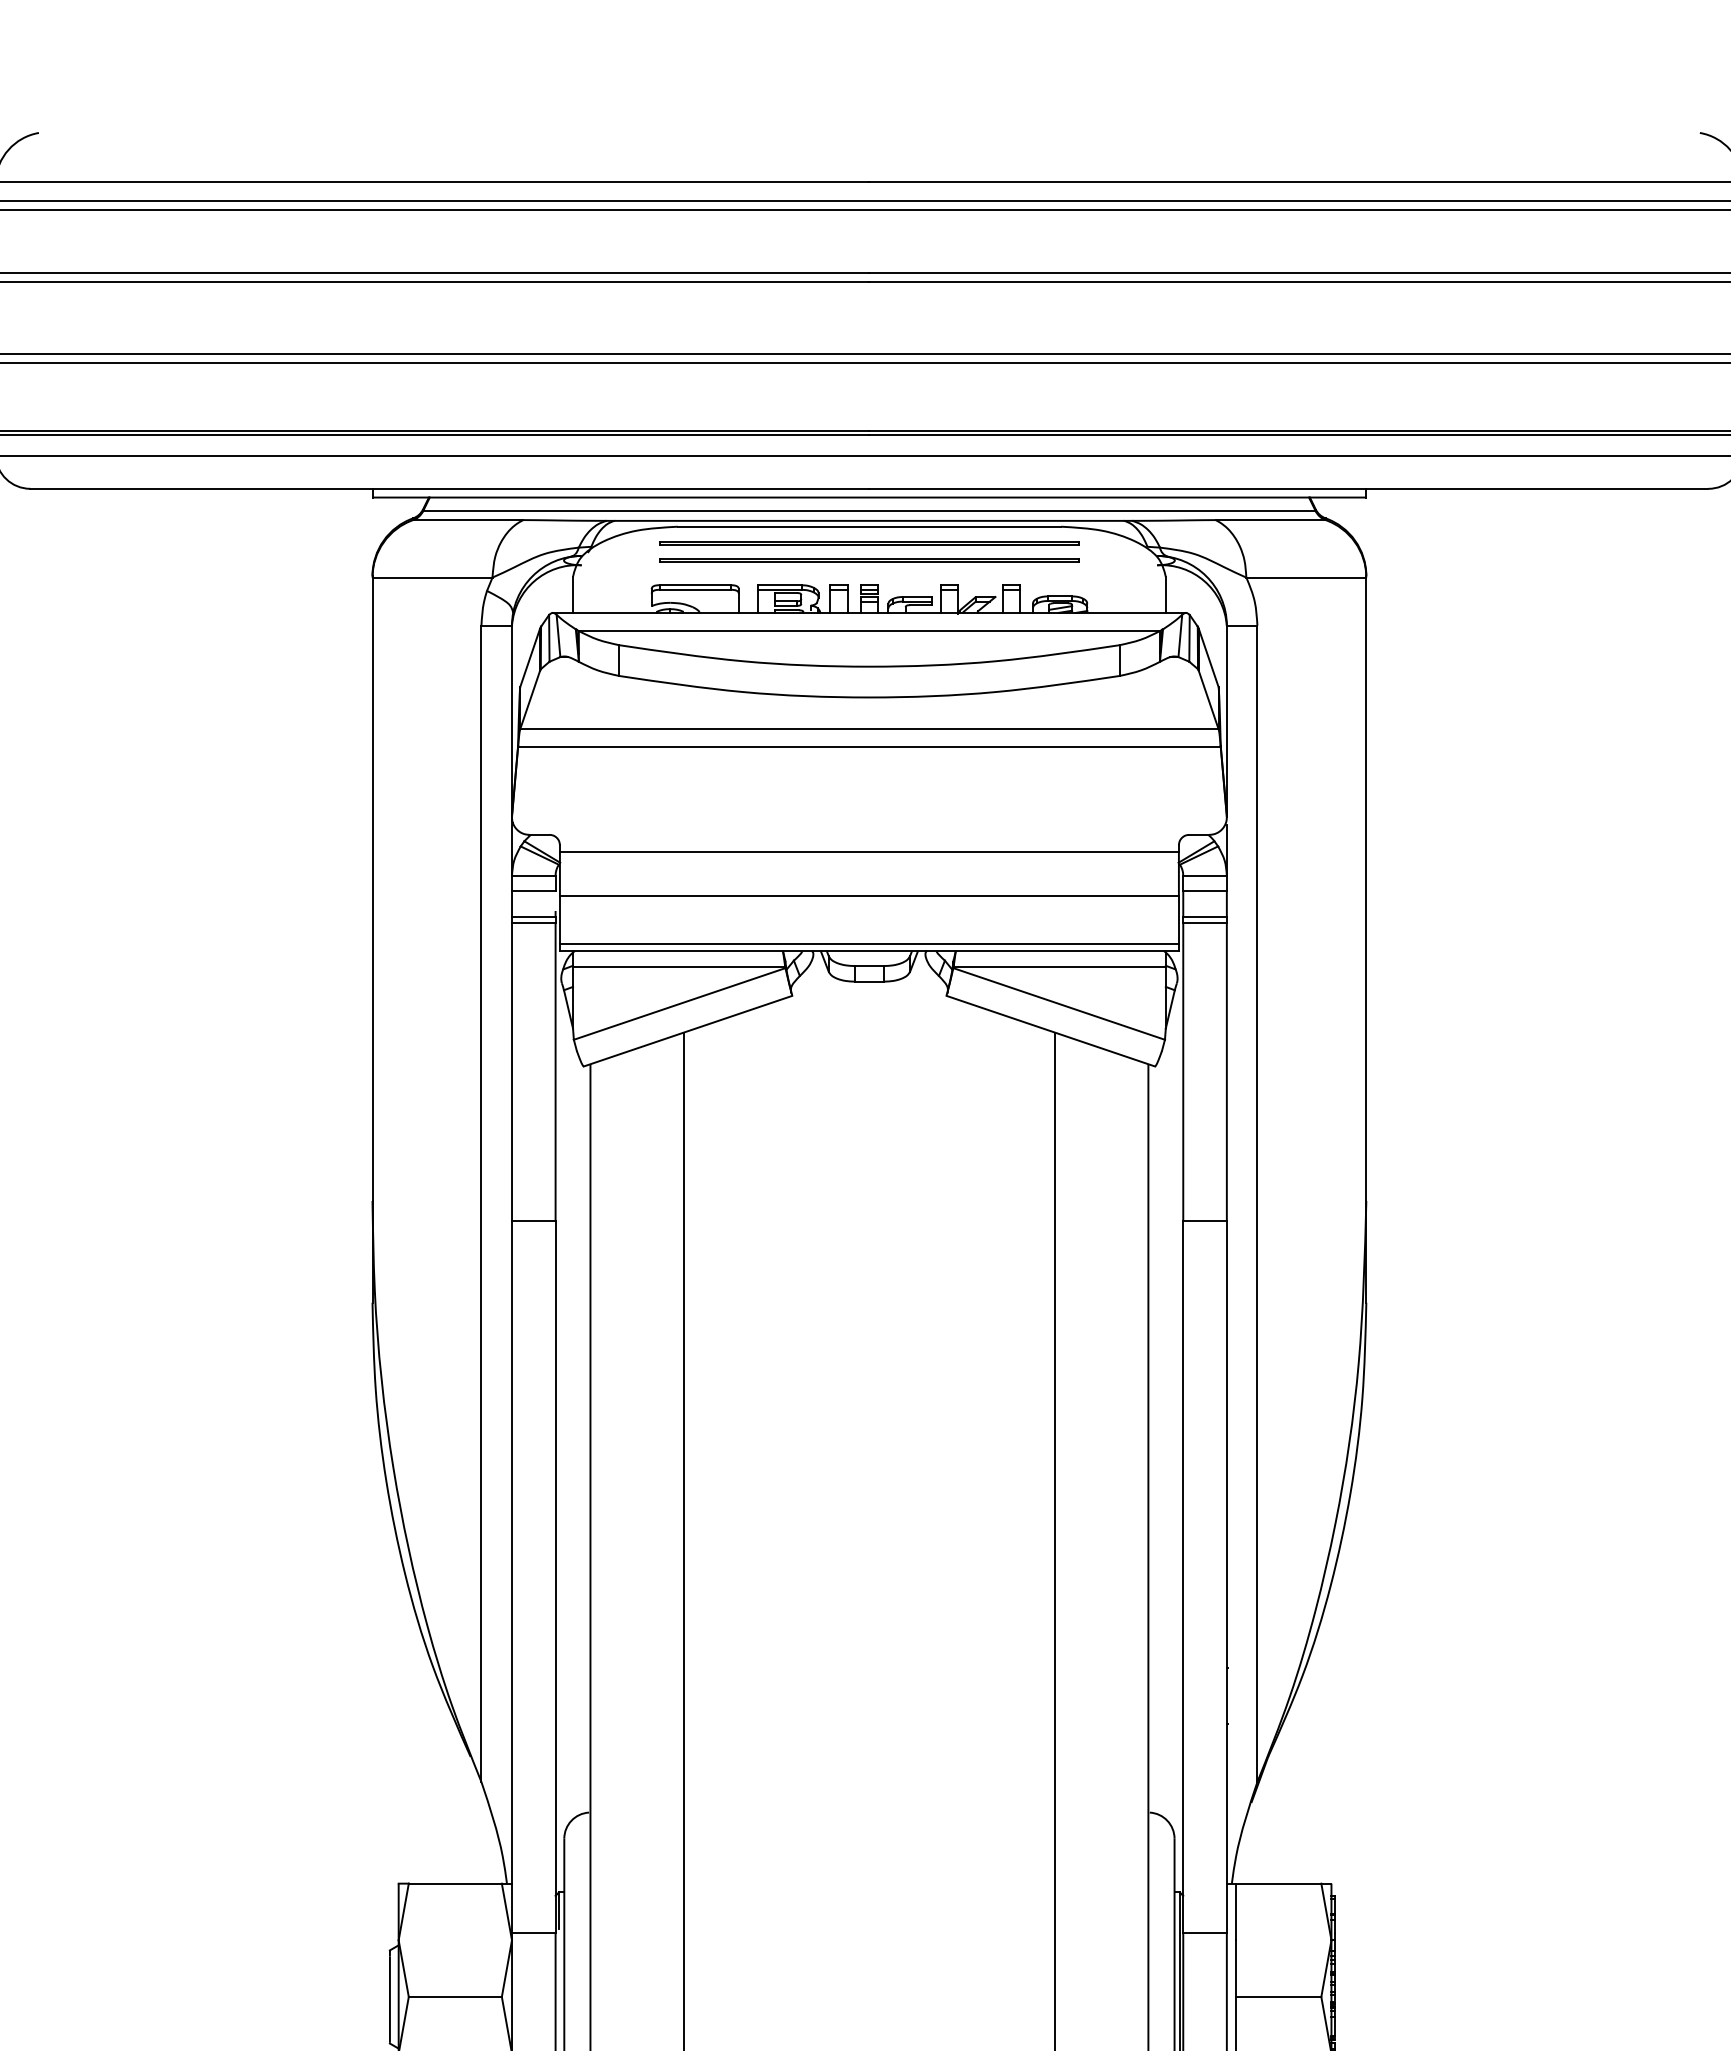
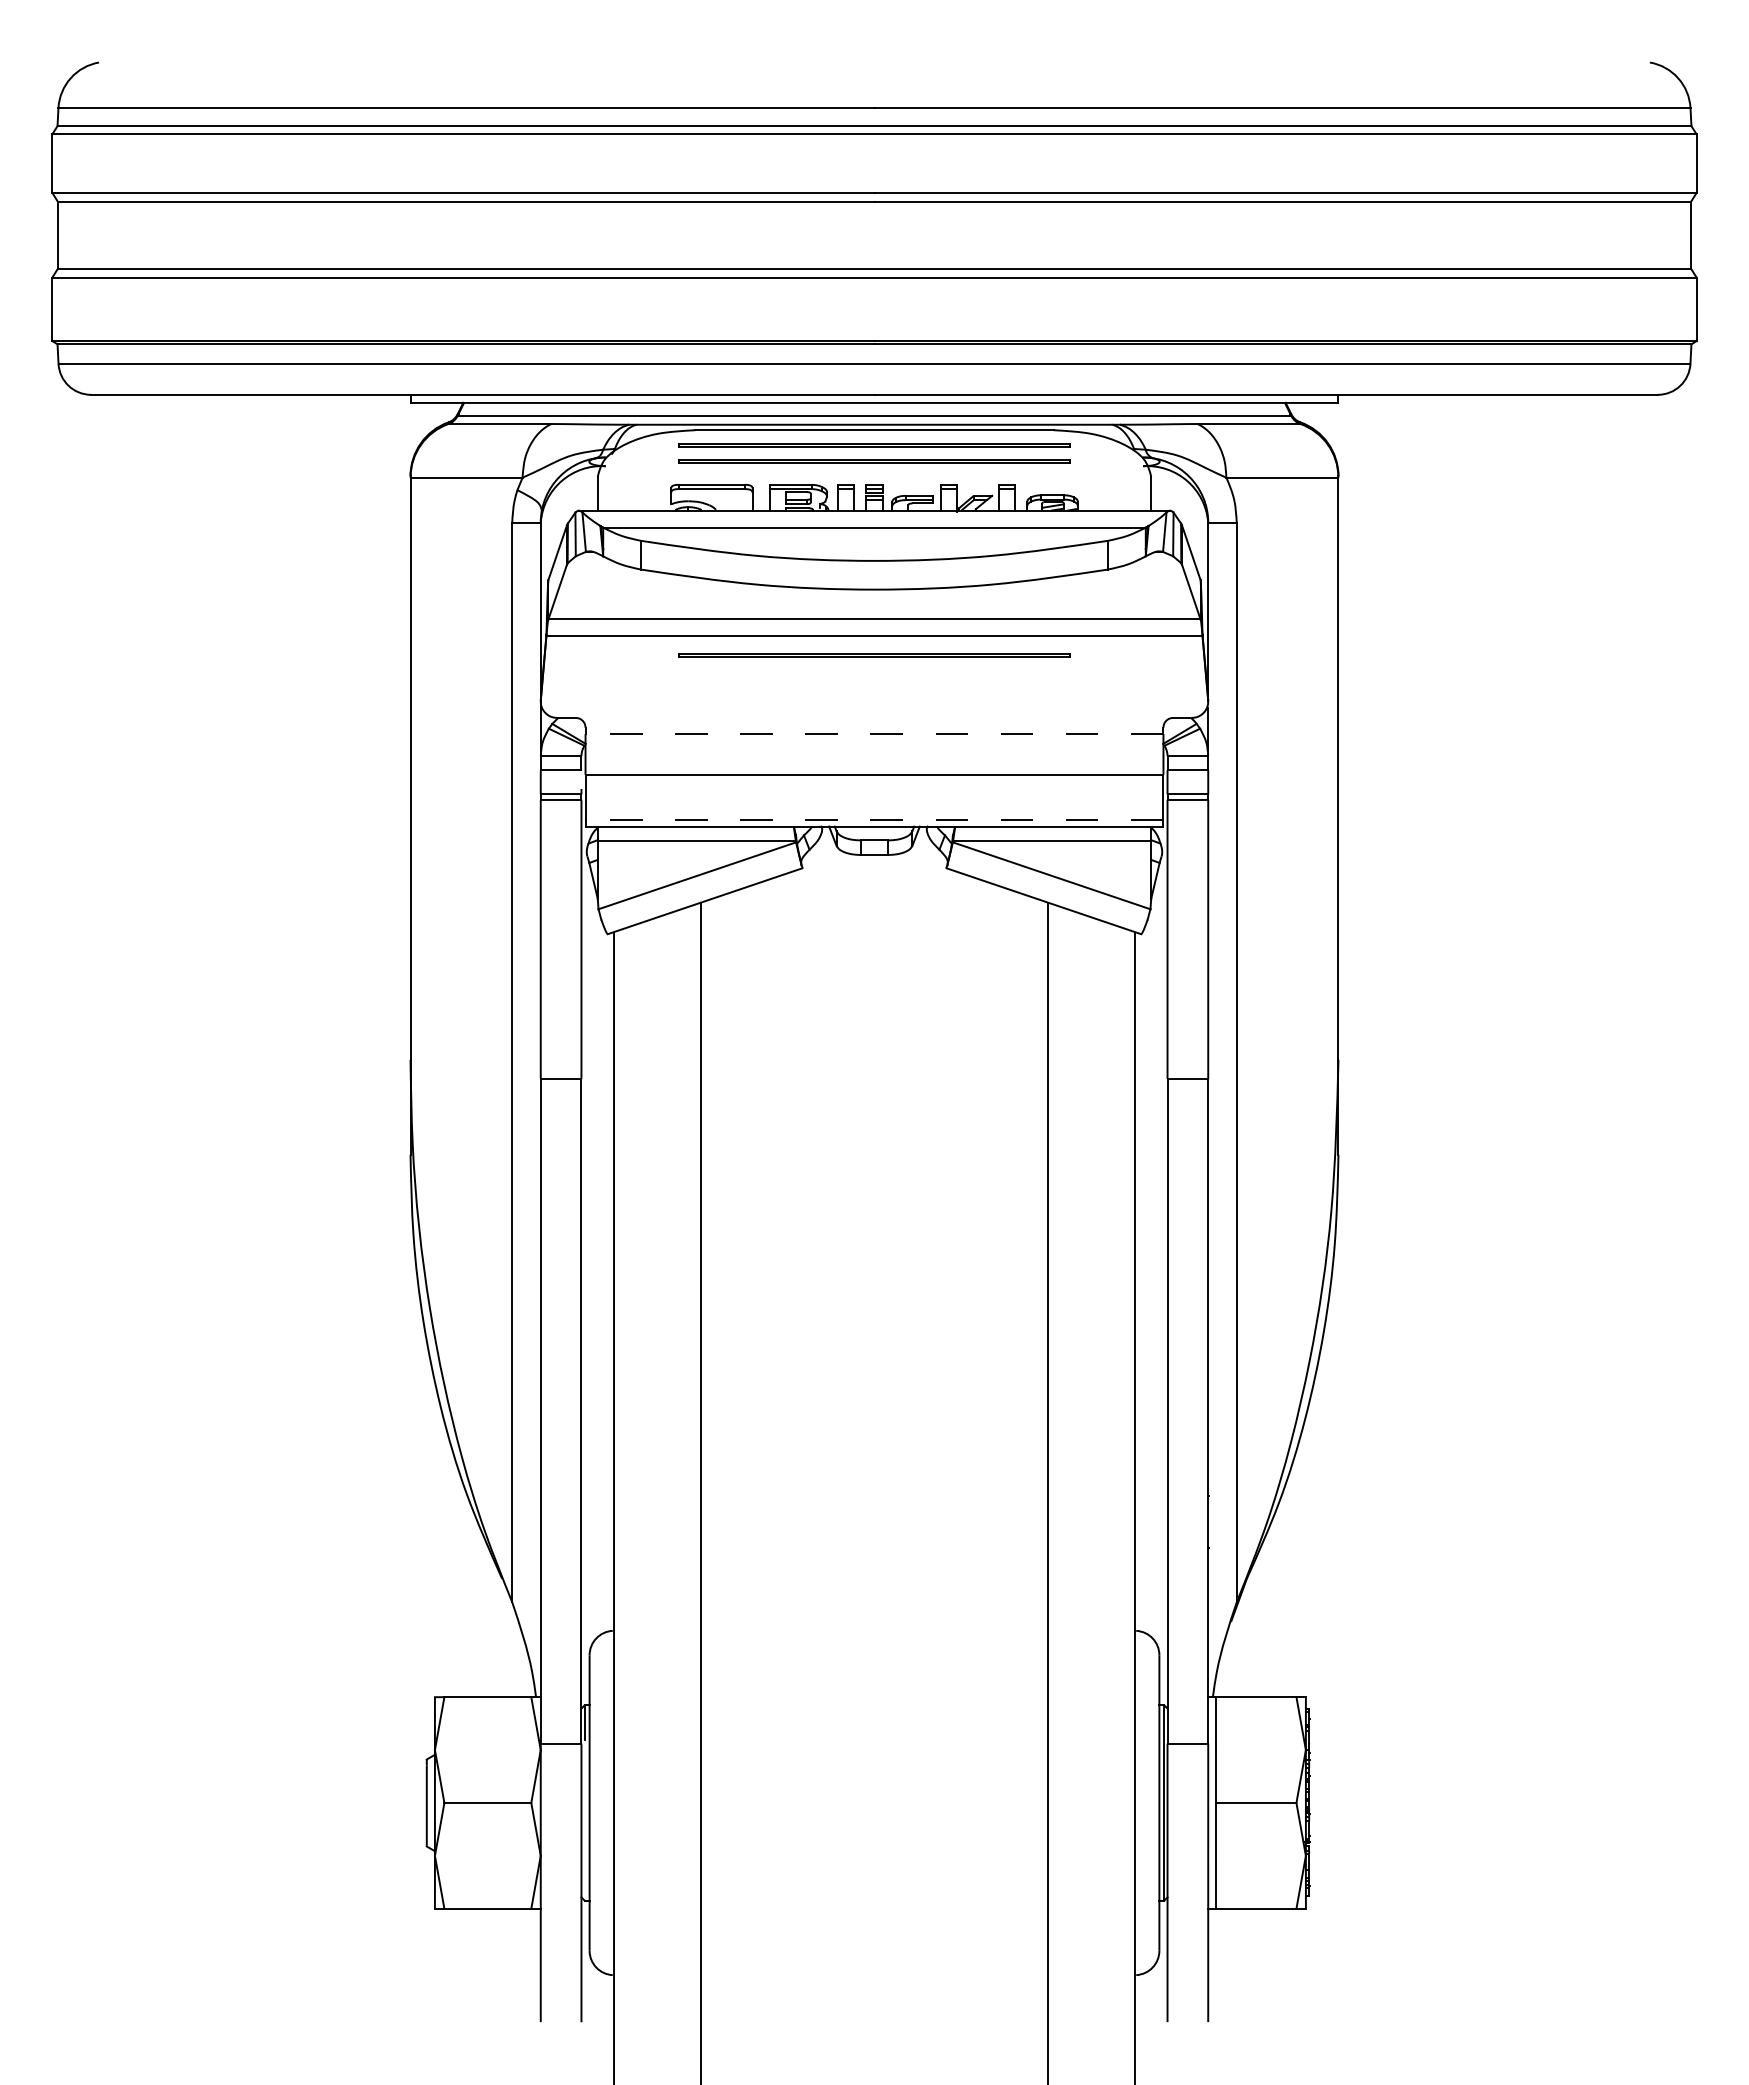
line: (869, 766) -> (874, 654), added
line: (869, 852) -> (874, 734), solid -> dashed
line: (869, 943) -> (874, 819), solid -> dashed

